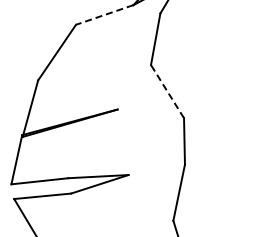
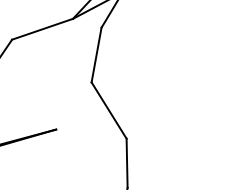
line: (104, 15) -> (42, 29), dashed -> solid
line: (167, 91) -> (109, 110), dashed -> solid

